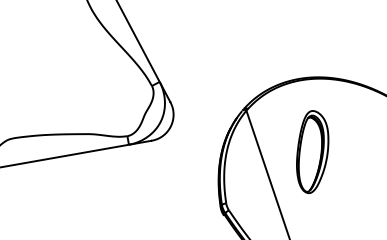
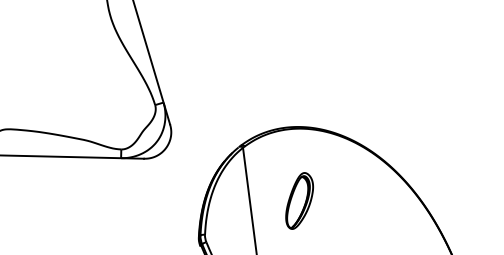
part: (312, 151) -> (299, 200), size x0.7

